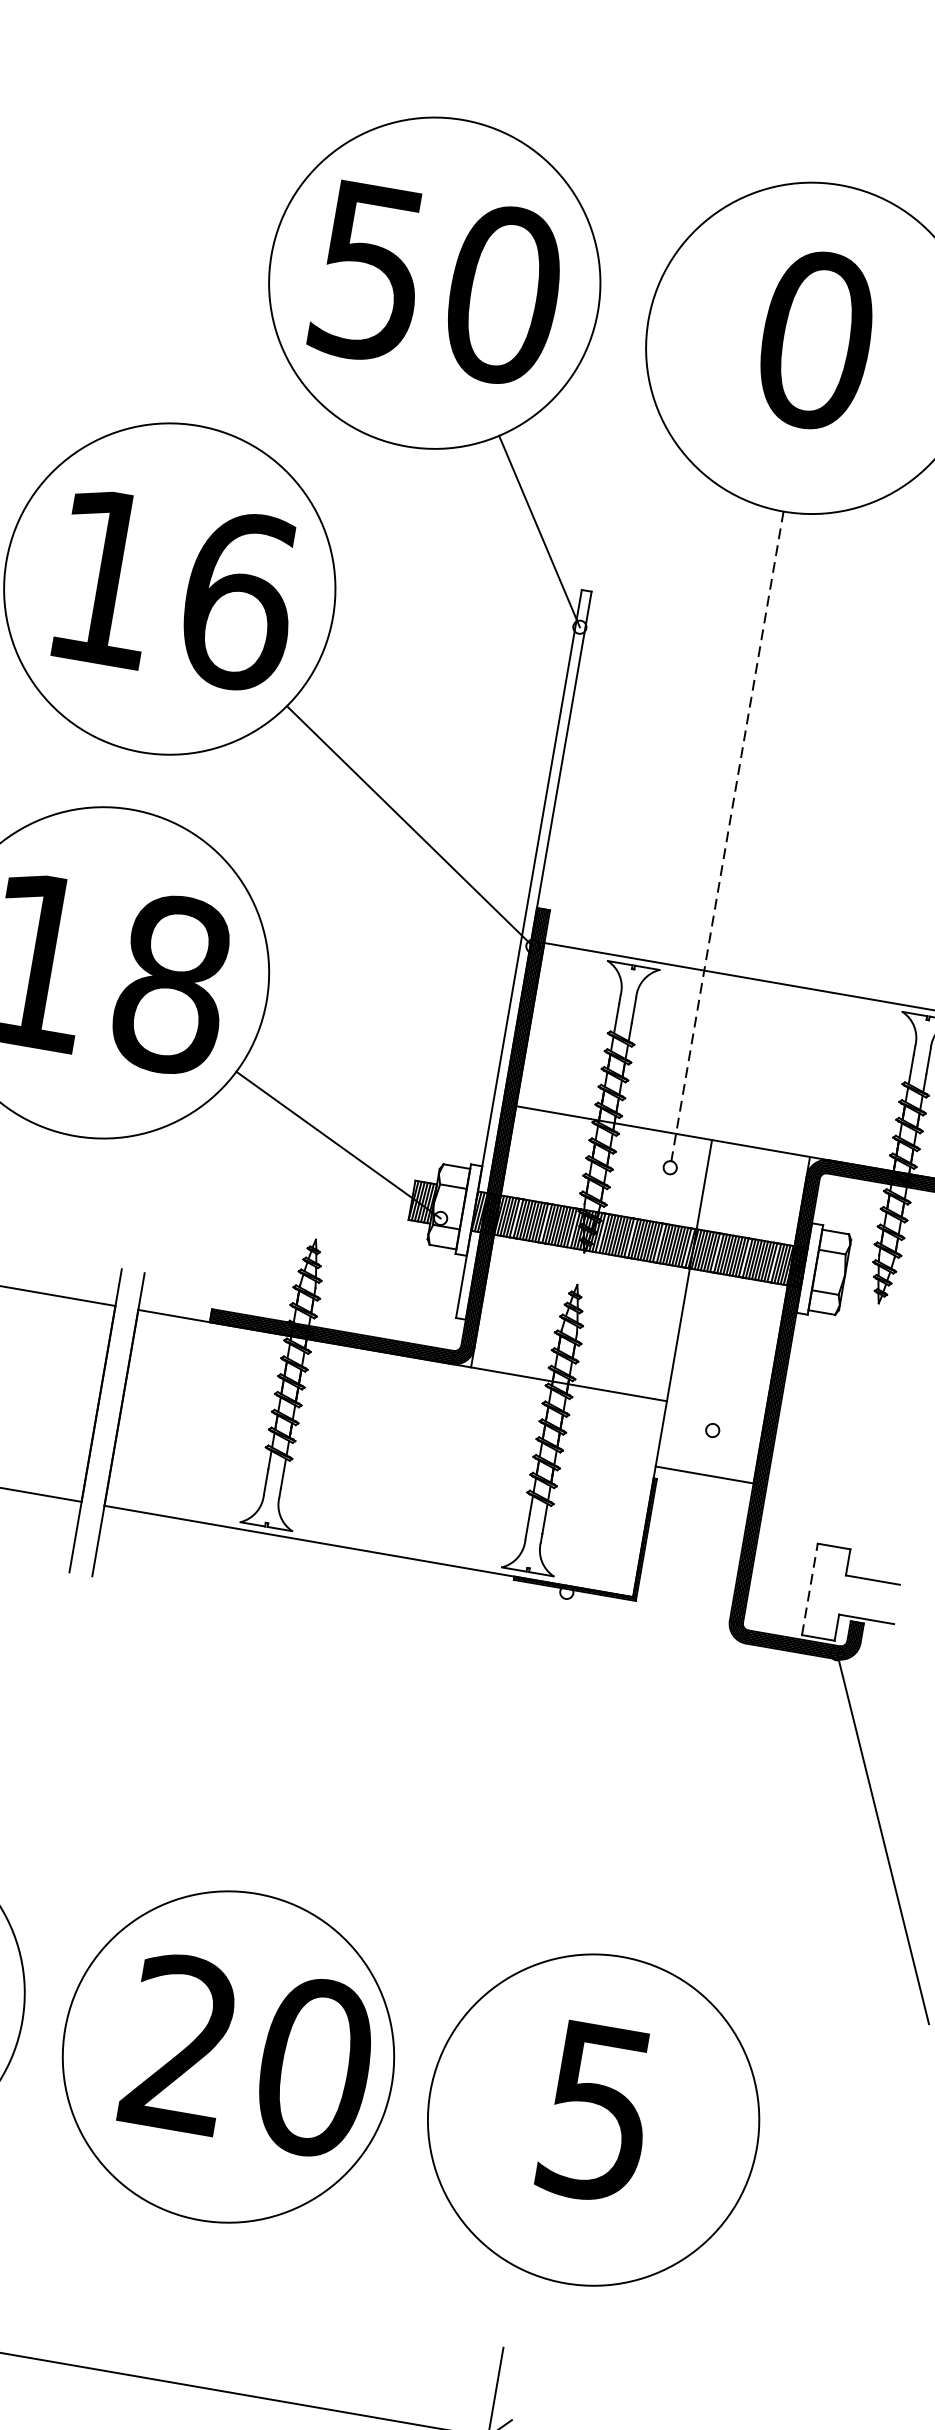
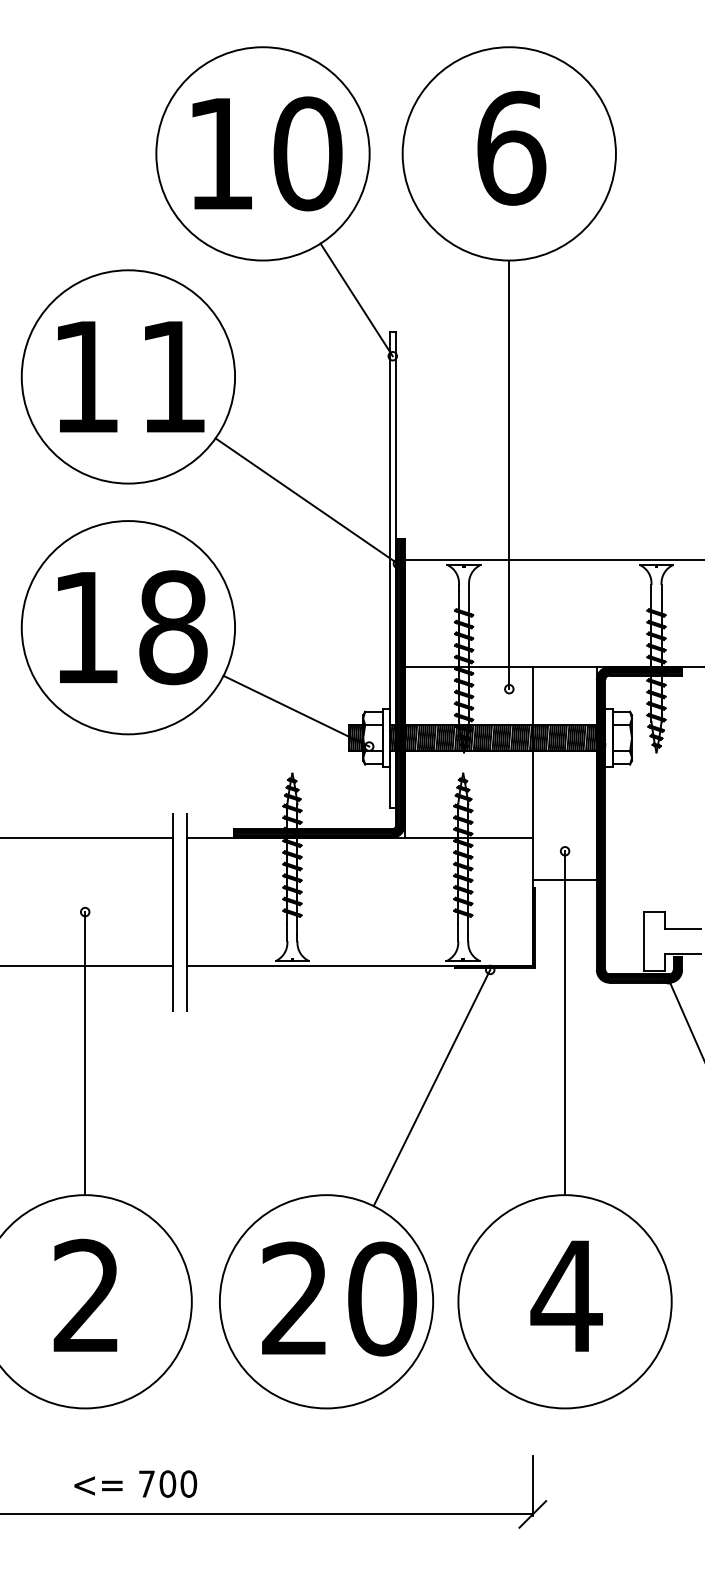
text: (369, 272) -> (220, 154), 50 -> 10
text: (816, 339) -> (511, 147), 0 -> 6
text: (238, 600) -> (173, 376), 16 -> 11
line: (727, 840) -> (509, 475), dashed -> solid
line: (810, 1589) -> (644, 941), dashed -> solid
line: (667, 1694) -> (565, 1023), added
line: (445, 1756) -> (431, 1087), added
text: (597, 2112) -> (566, 1296), 5 -> 4

